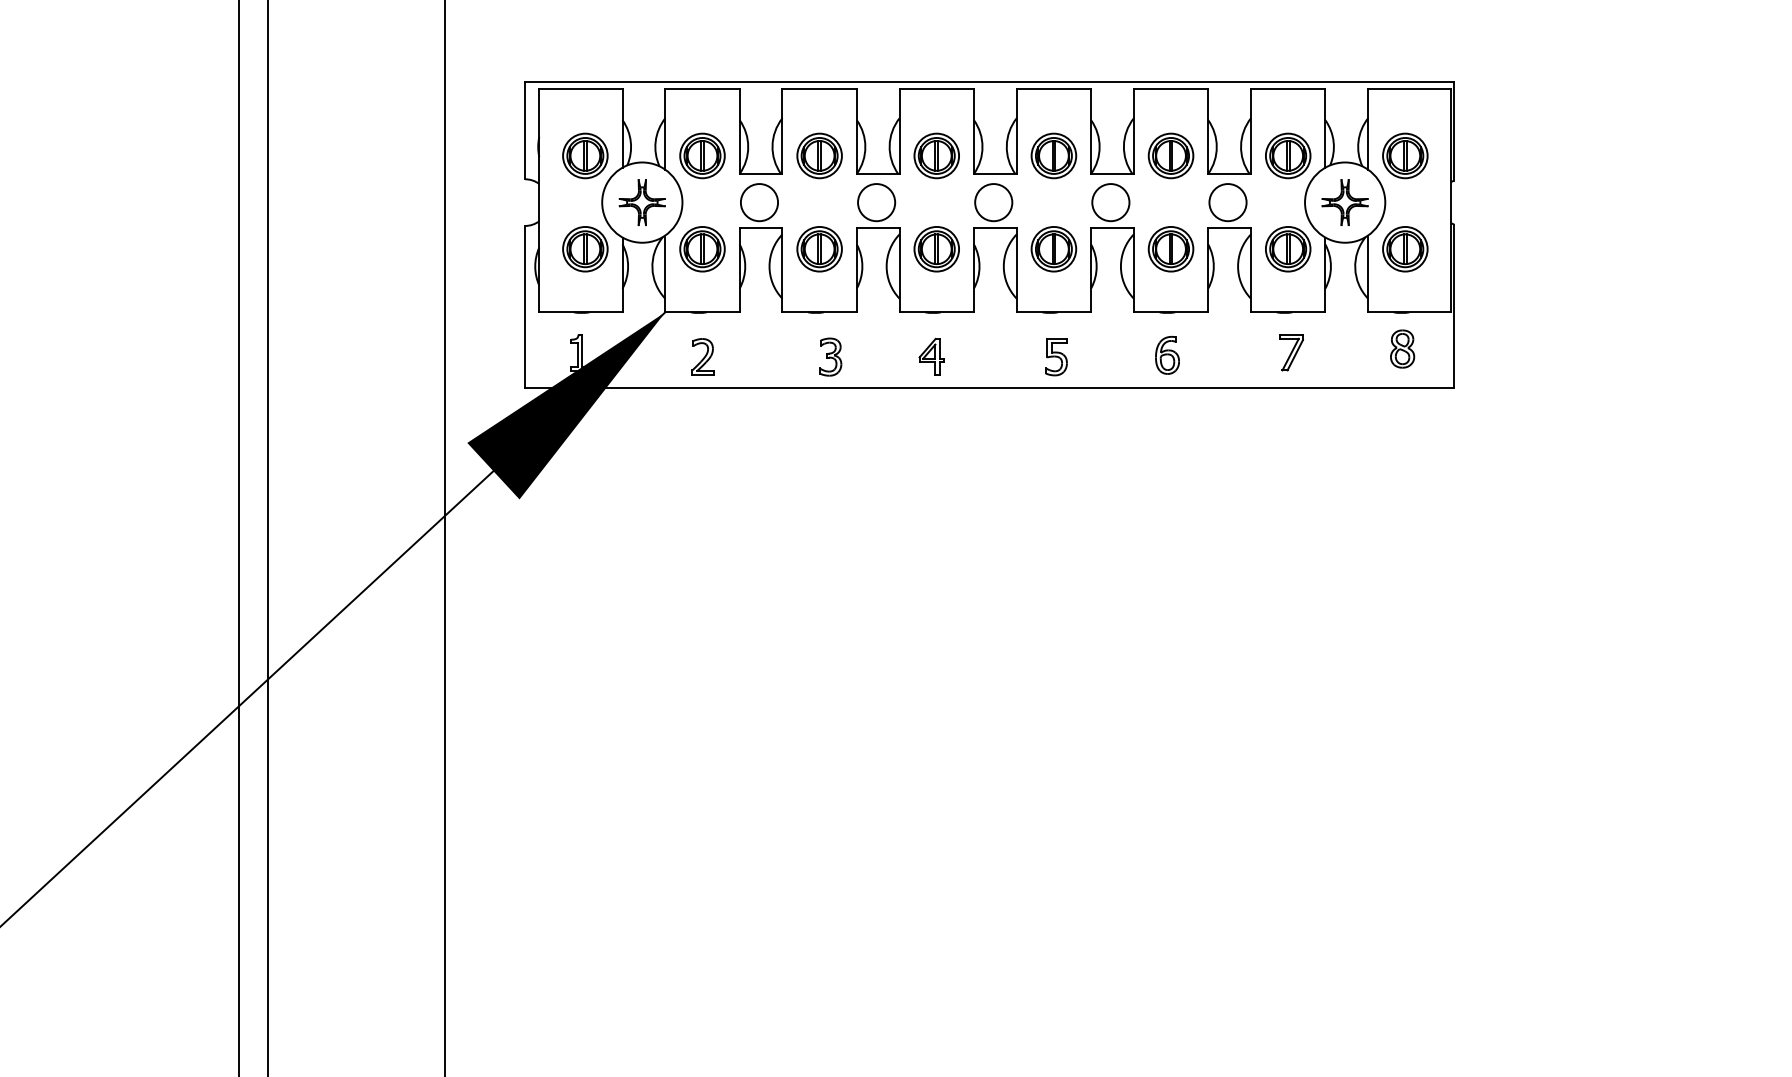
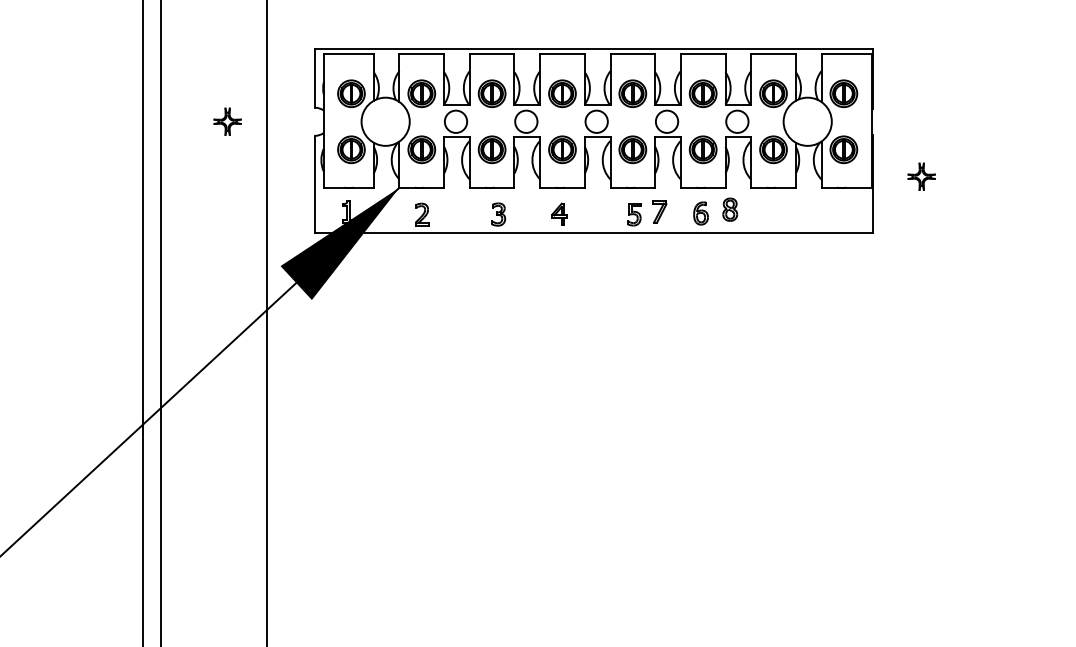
part: (642, 202) -> (227, 121), moved
part: (1344, 202) -> (921, 176), moved
part: (1403, 348) -> (730, 209), moved
part: (1291, 351) -> (659, 211), moved

